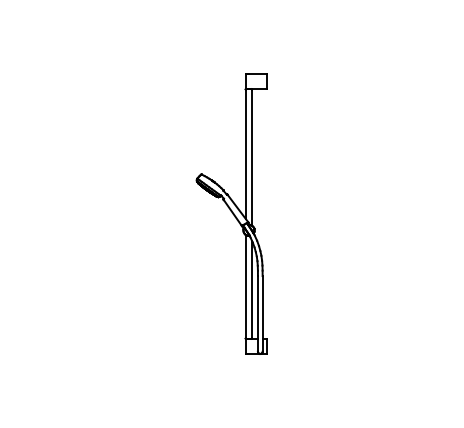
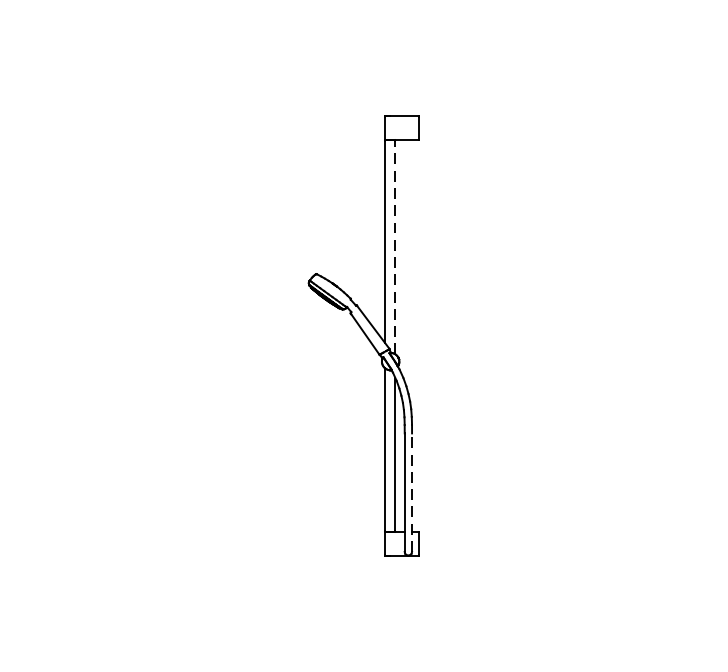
line: (251, 157) -> (394, 247), solid -> dashed
line: (262, 313) -> (411, 492), solid -> dashed

